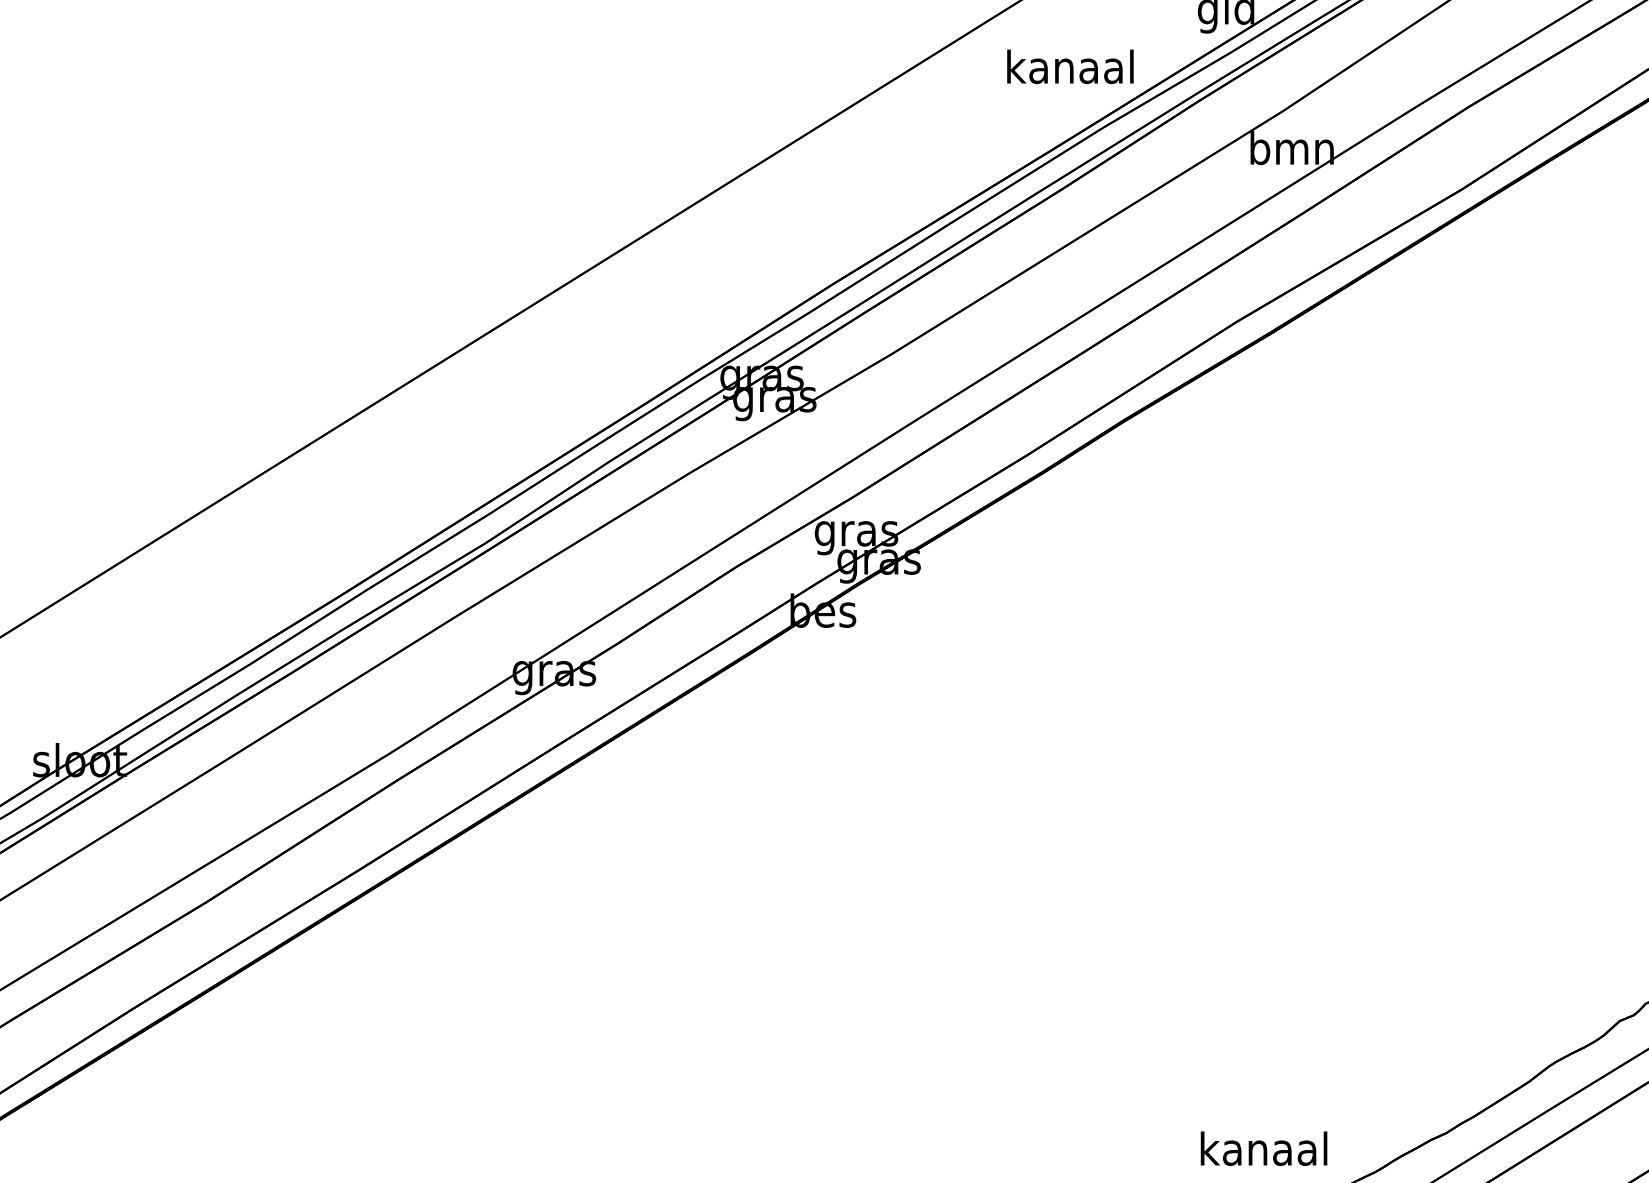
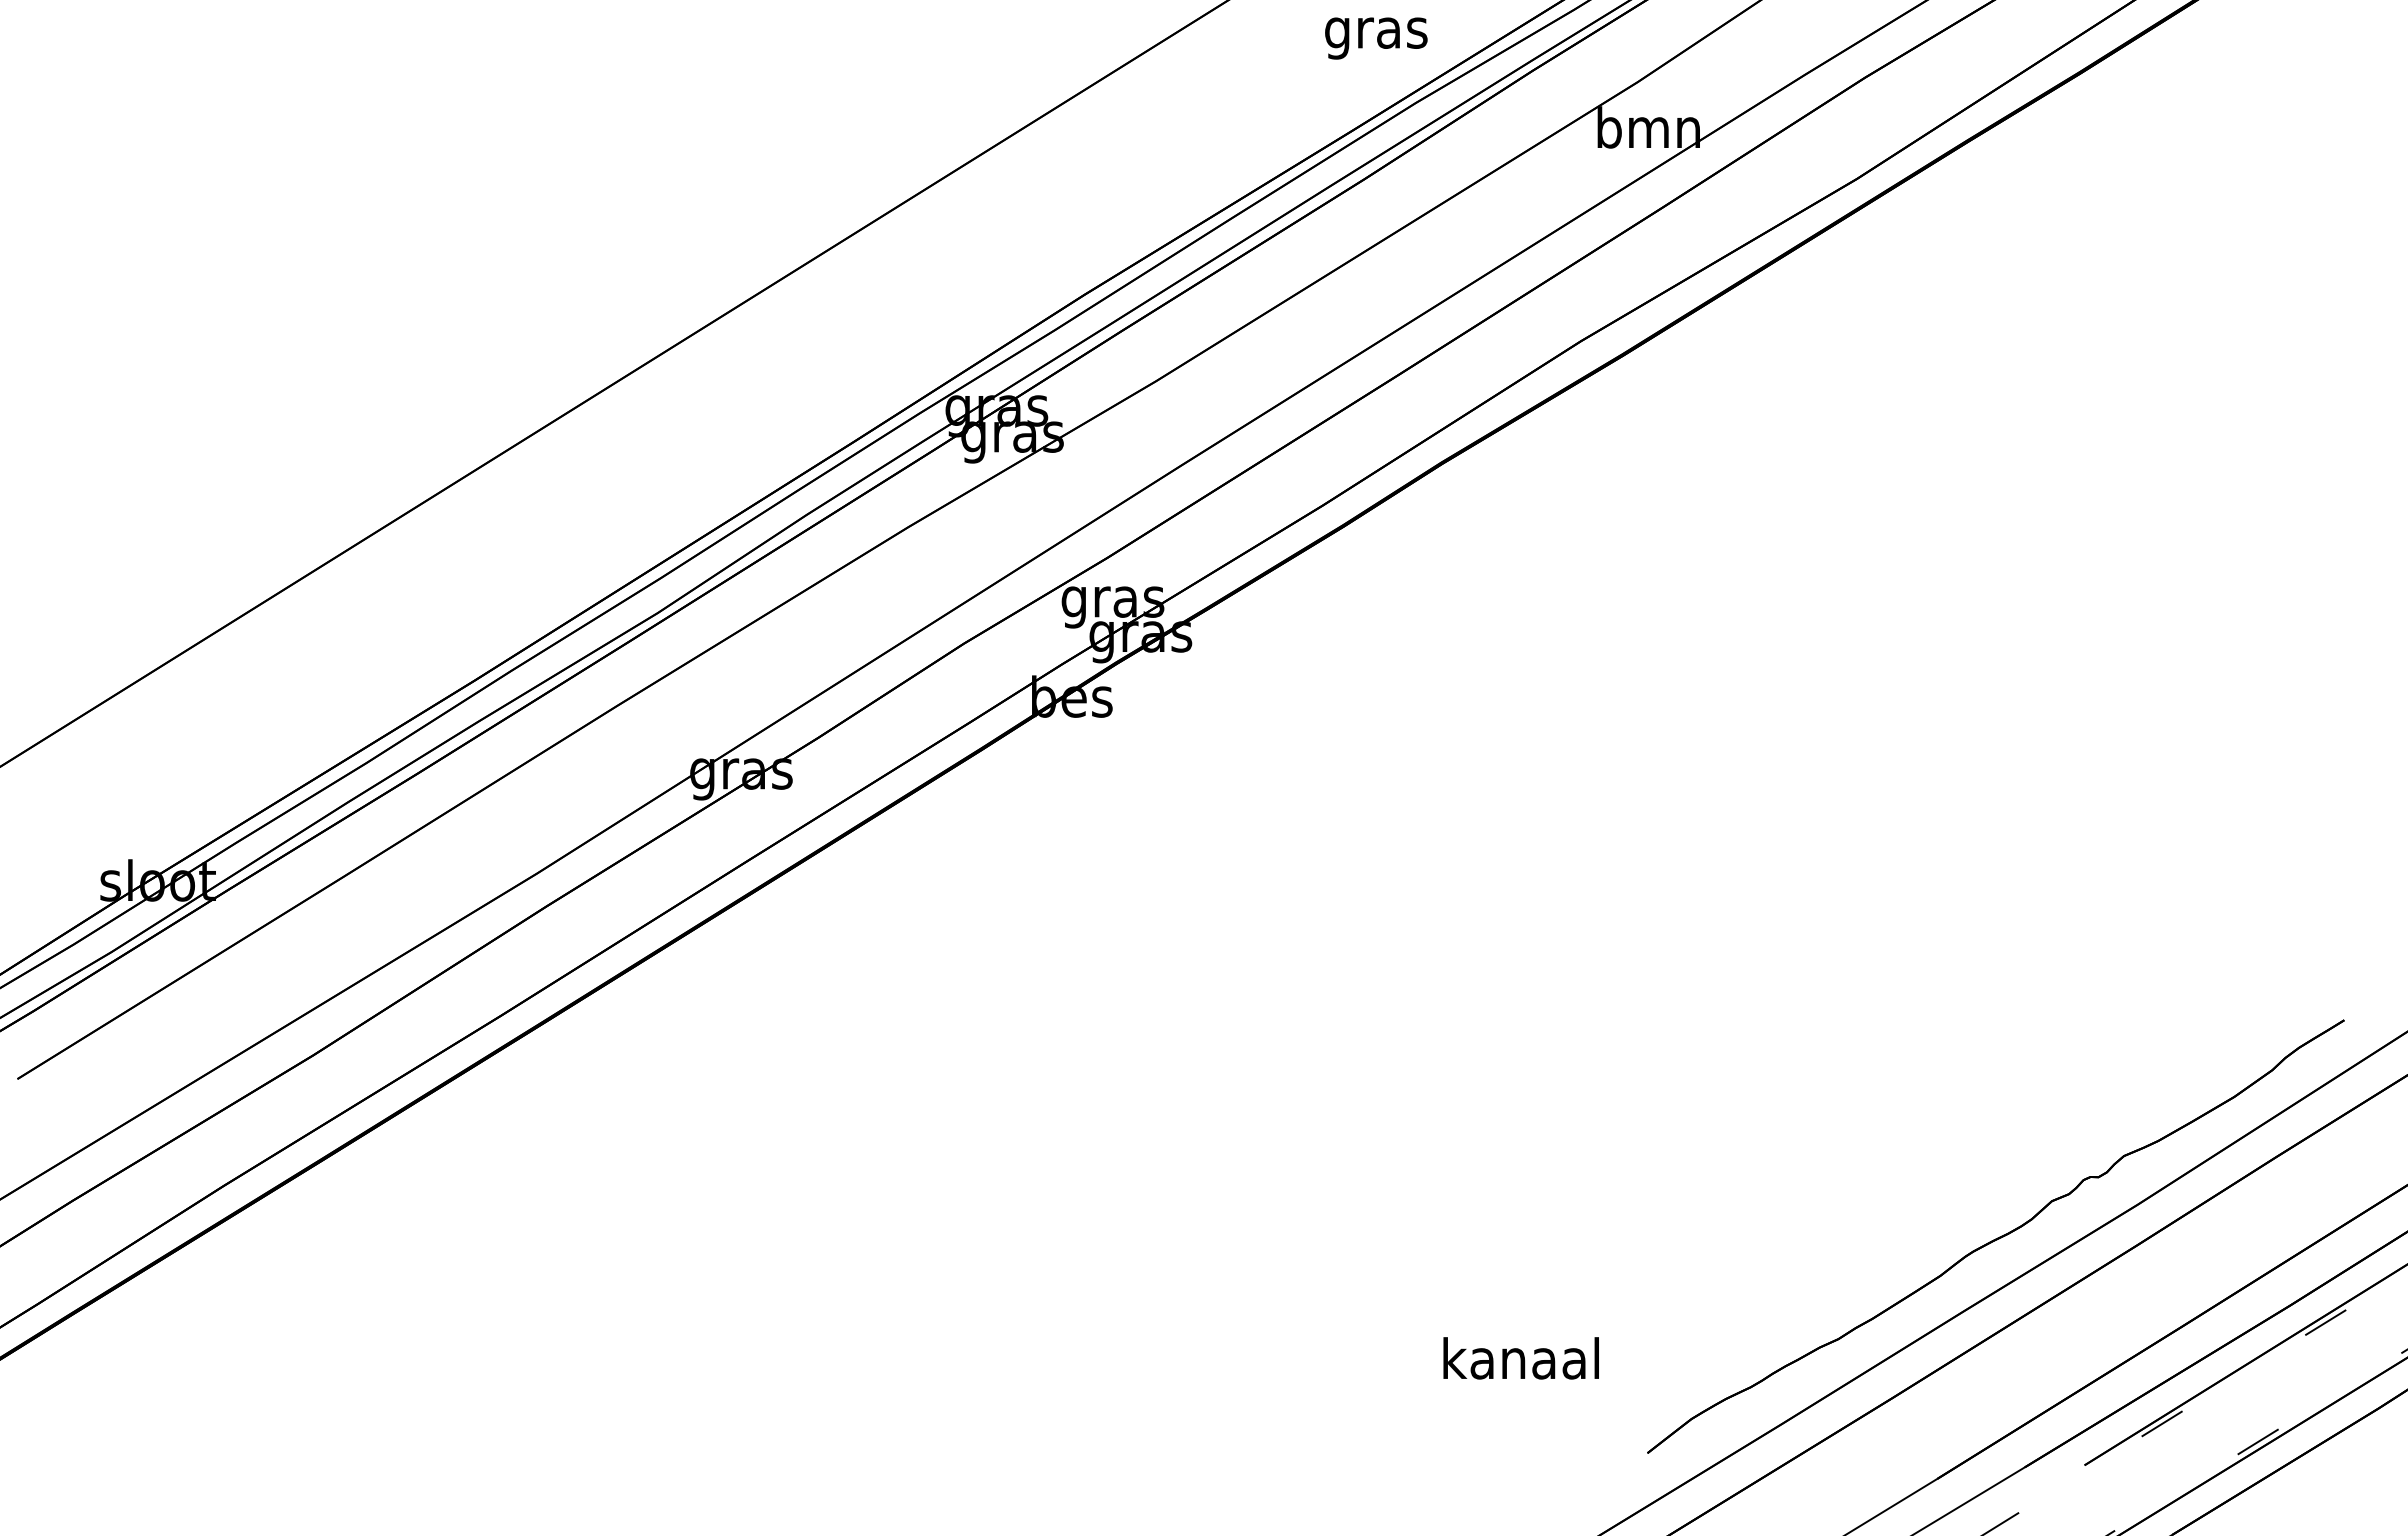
text: (1069, 70) -> (1375, 32), kanaal -> gras
text: (1263, 1148) -> (1520, 1358), moved

